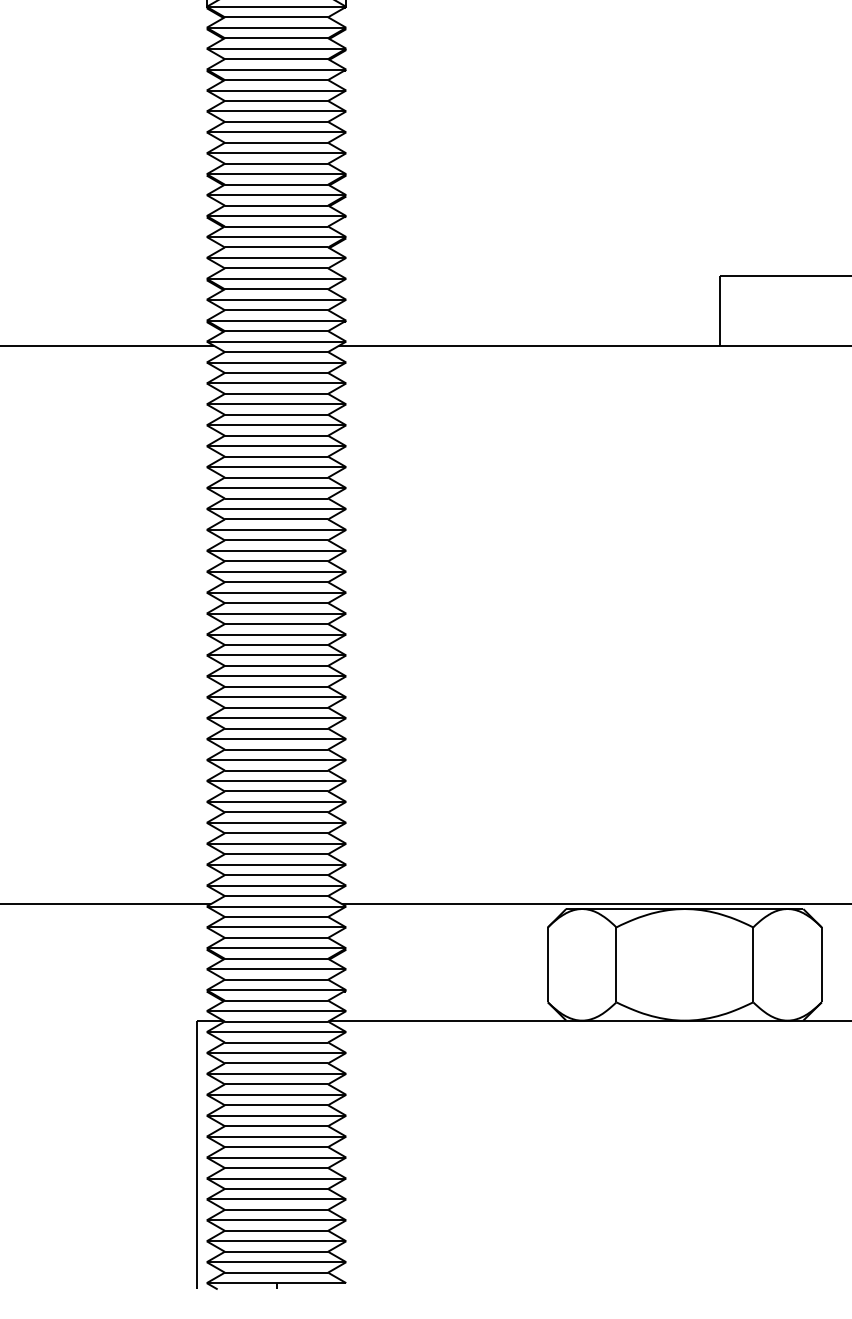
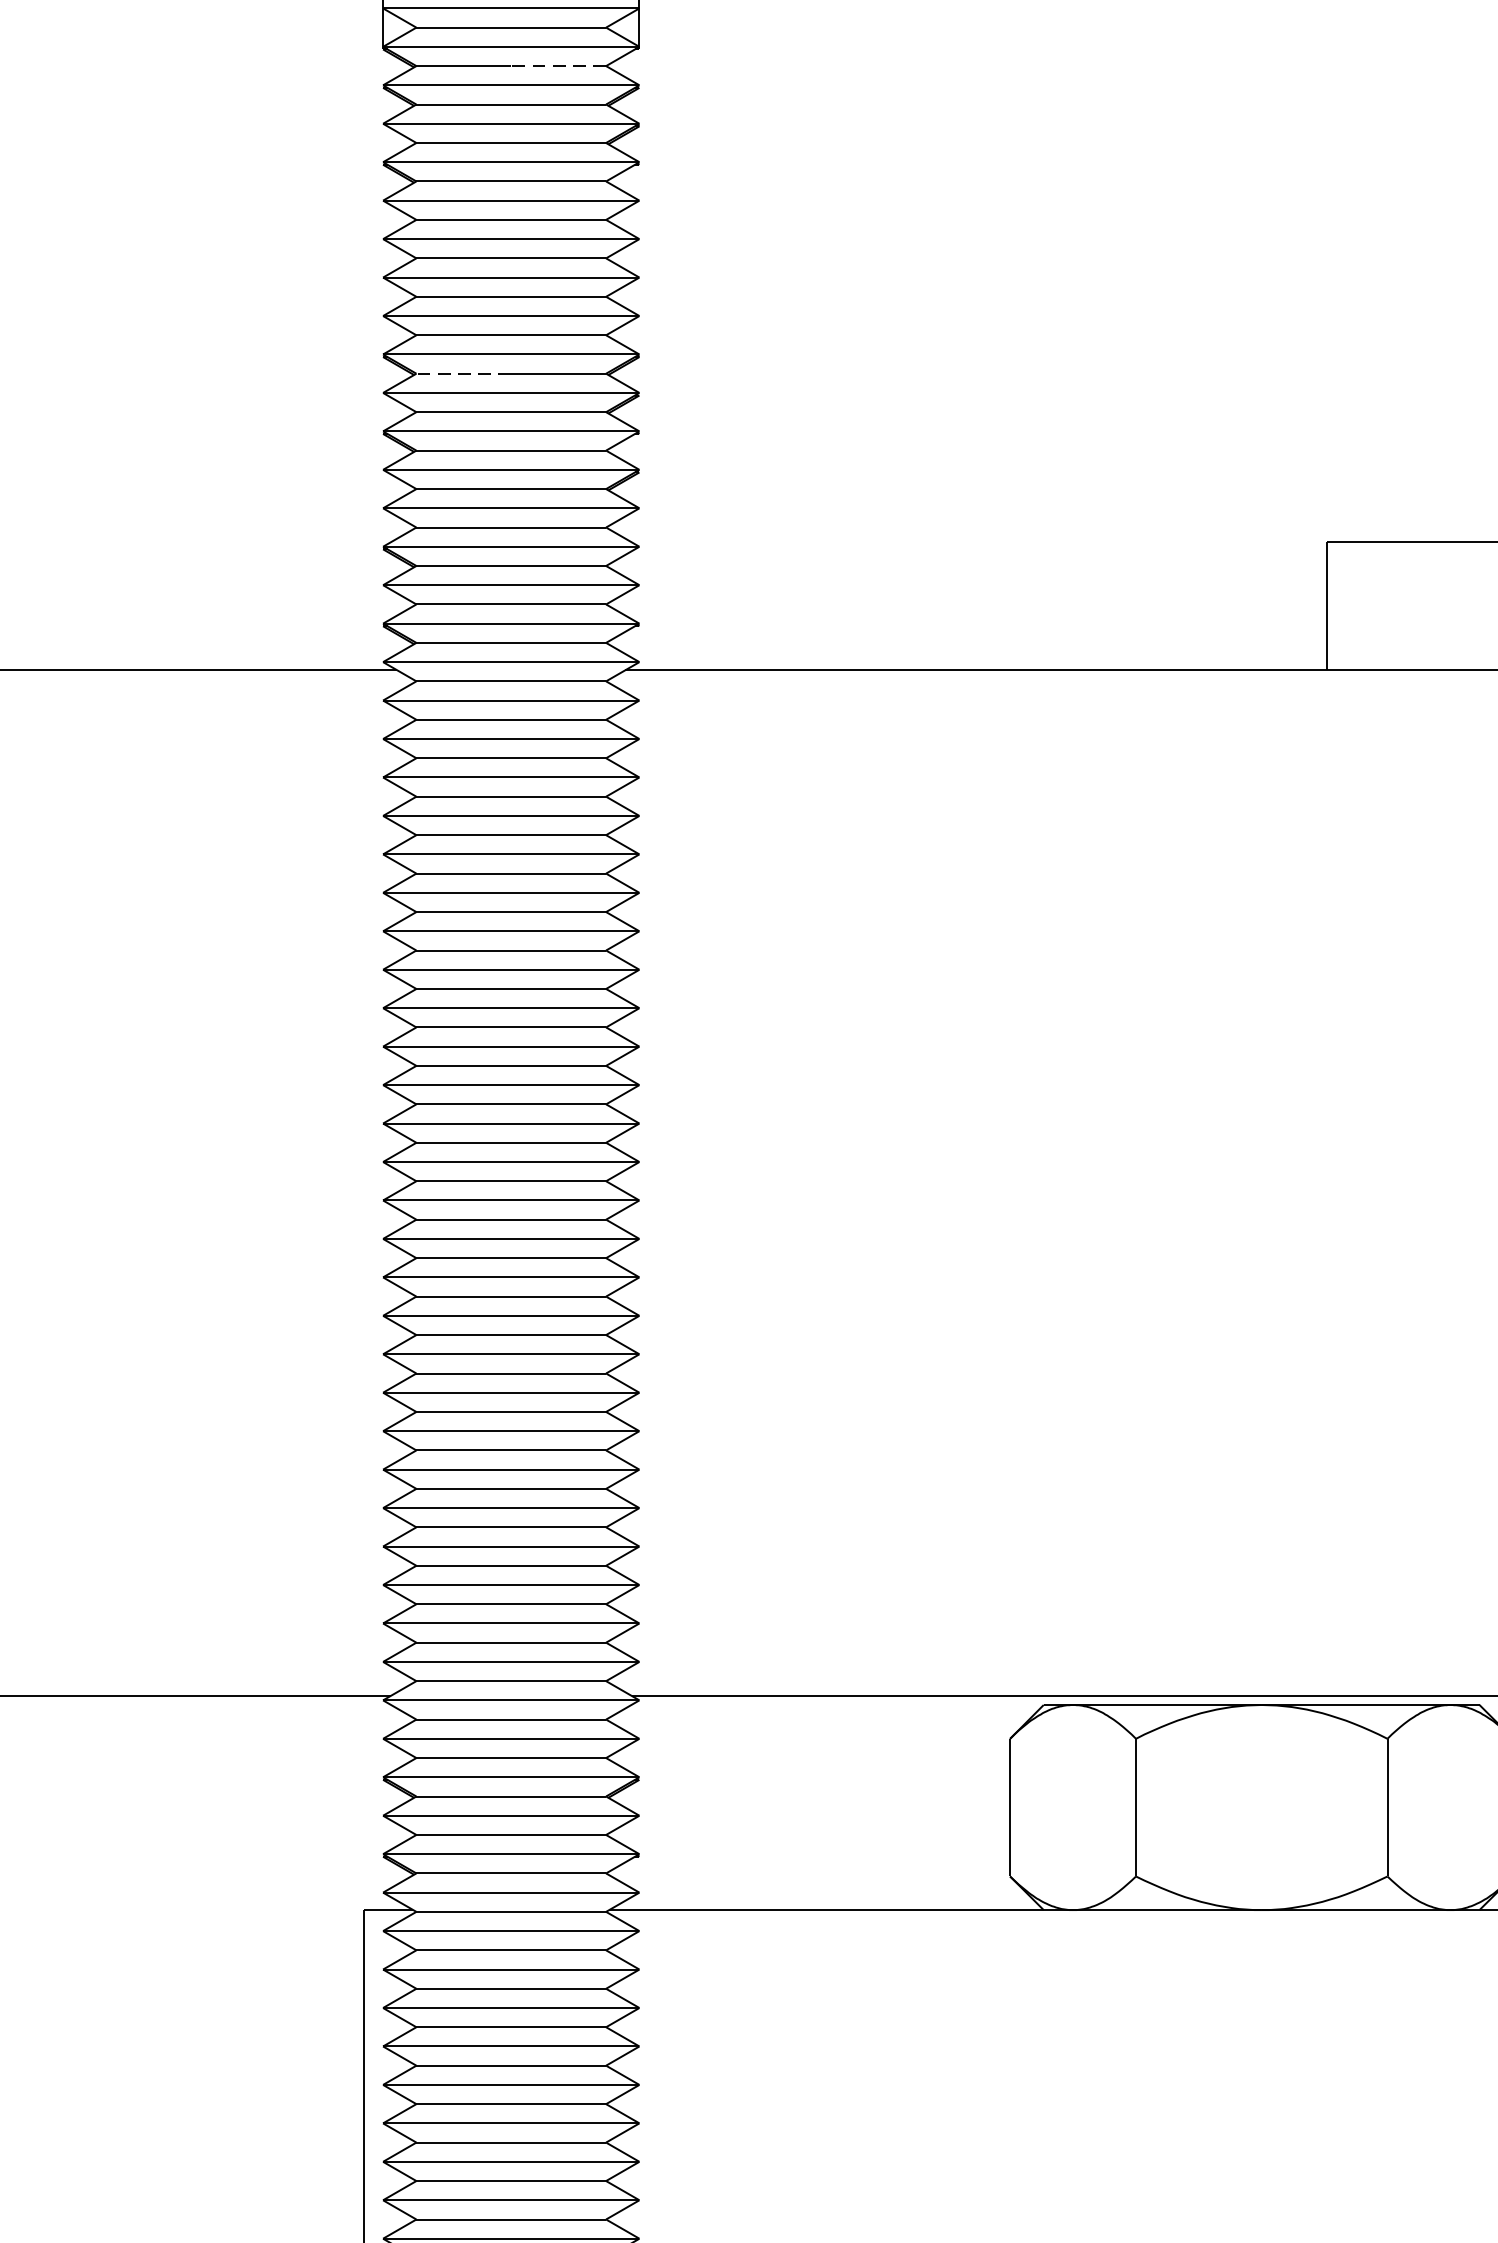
line: (302, 17) -> (559, 66), solid -> dashed
line: (250, 184) -> (463, 373), solid -> dashed

